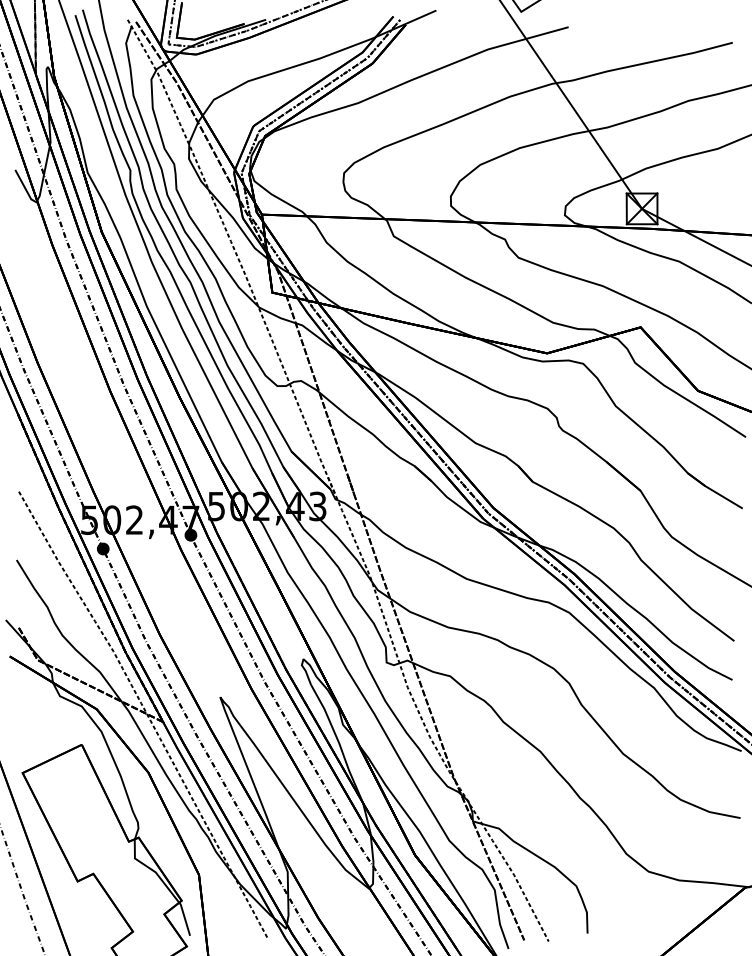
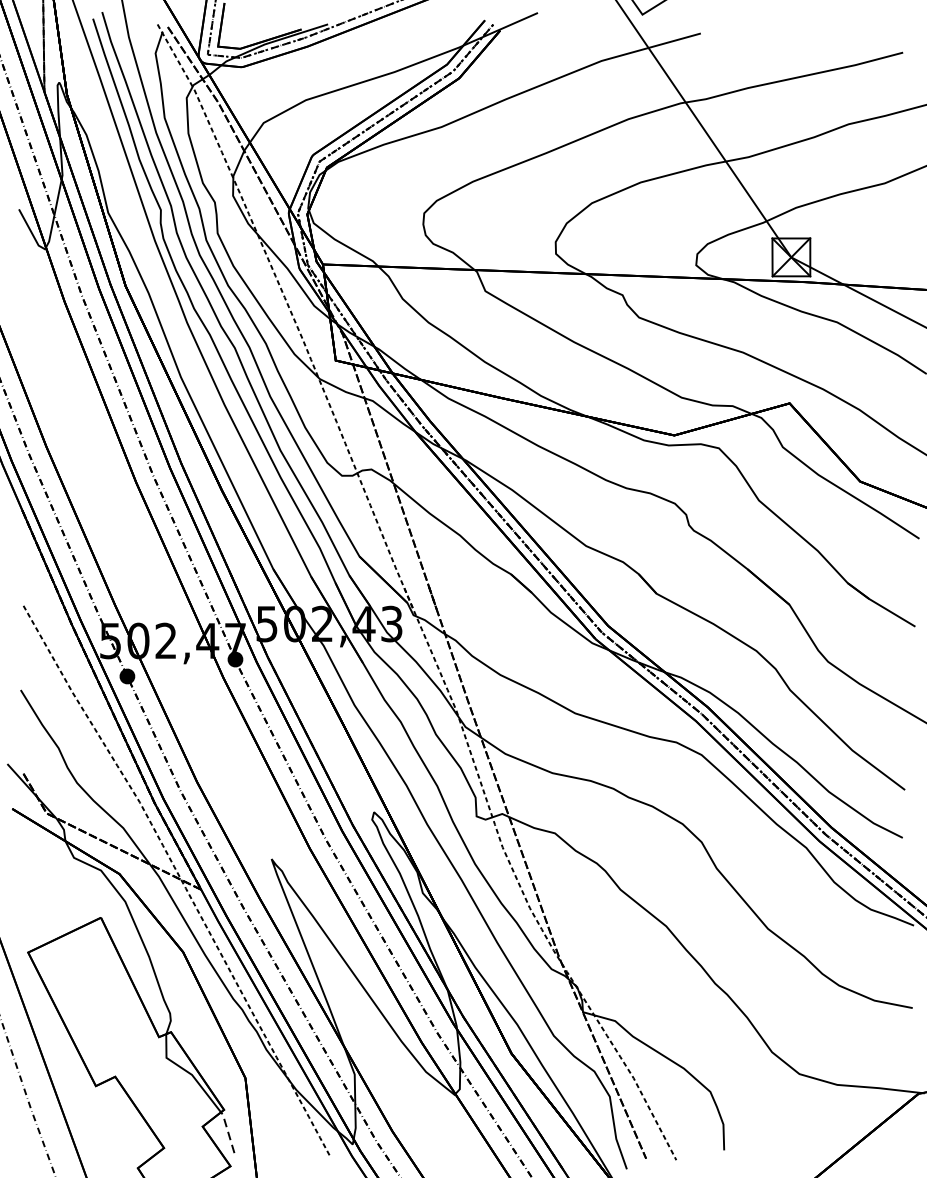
line: (184, 917) -> (227, 1130), solid -> dashed

